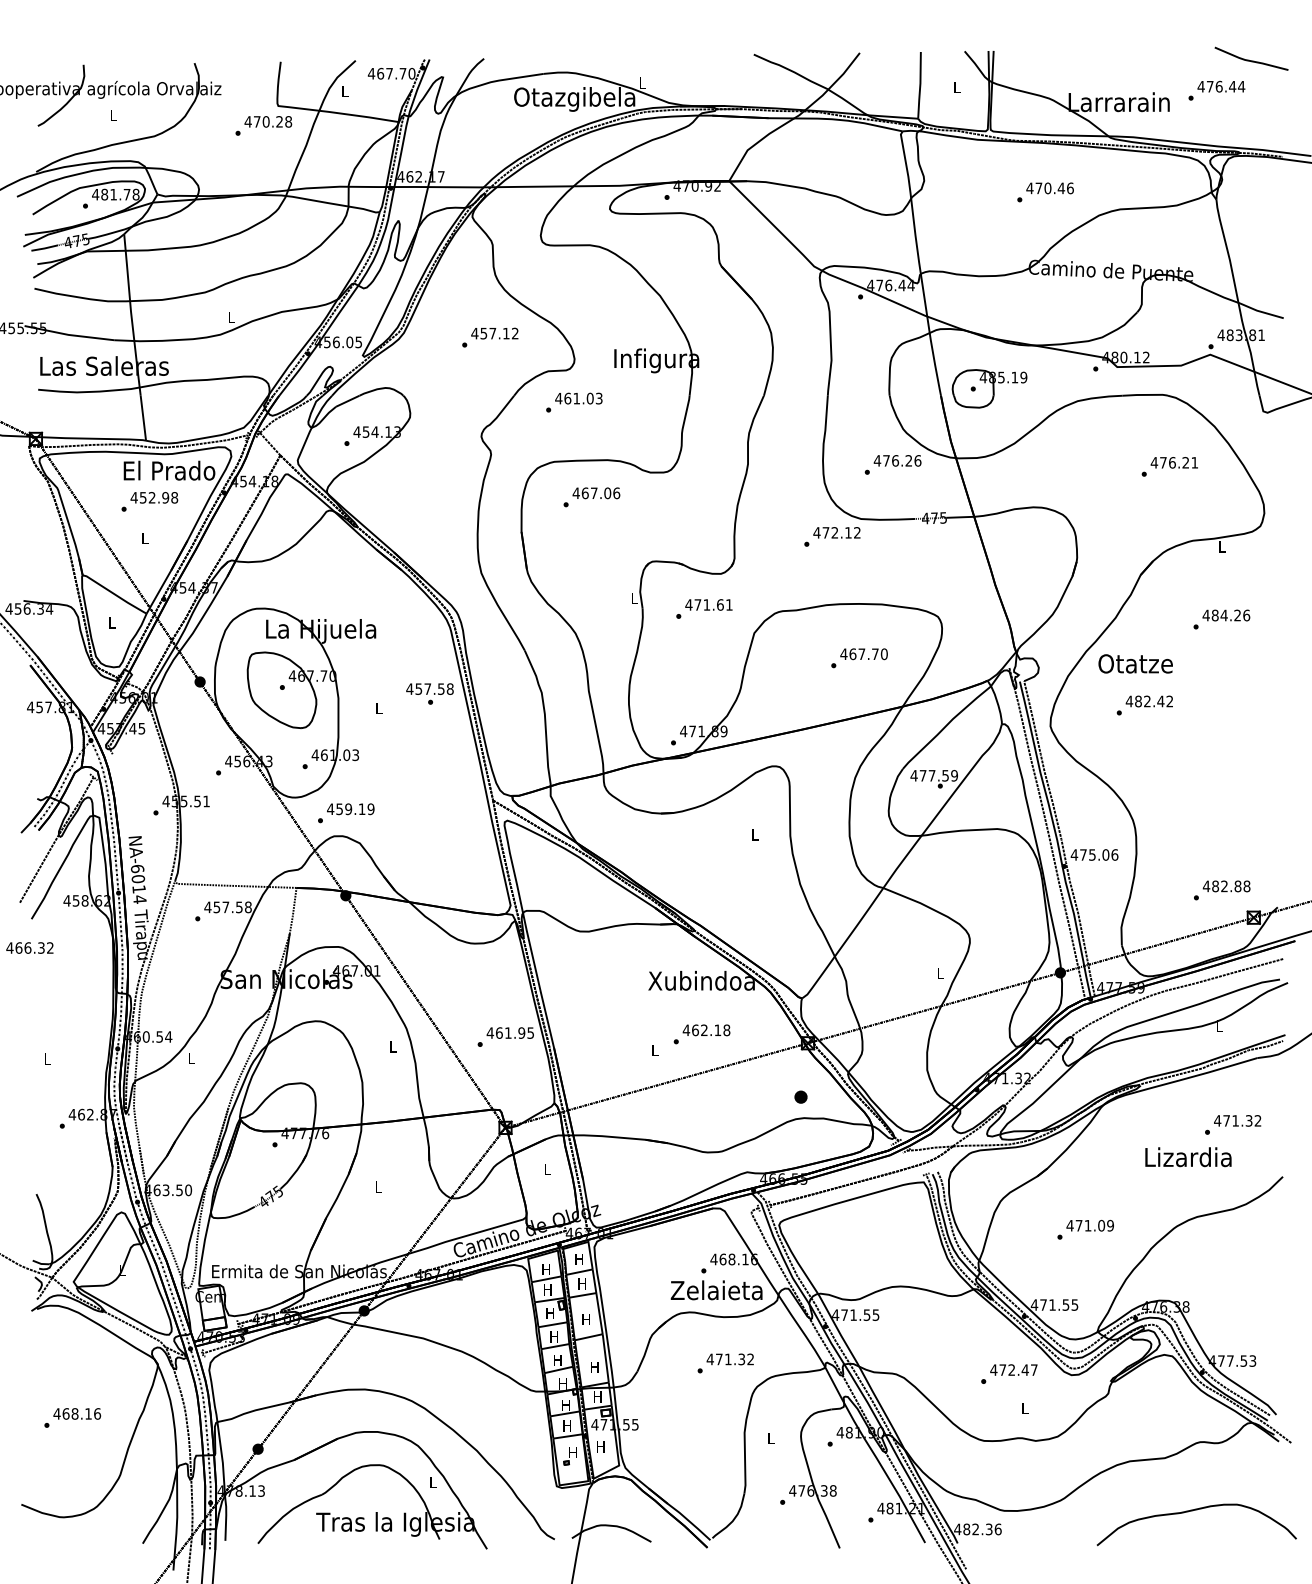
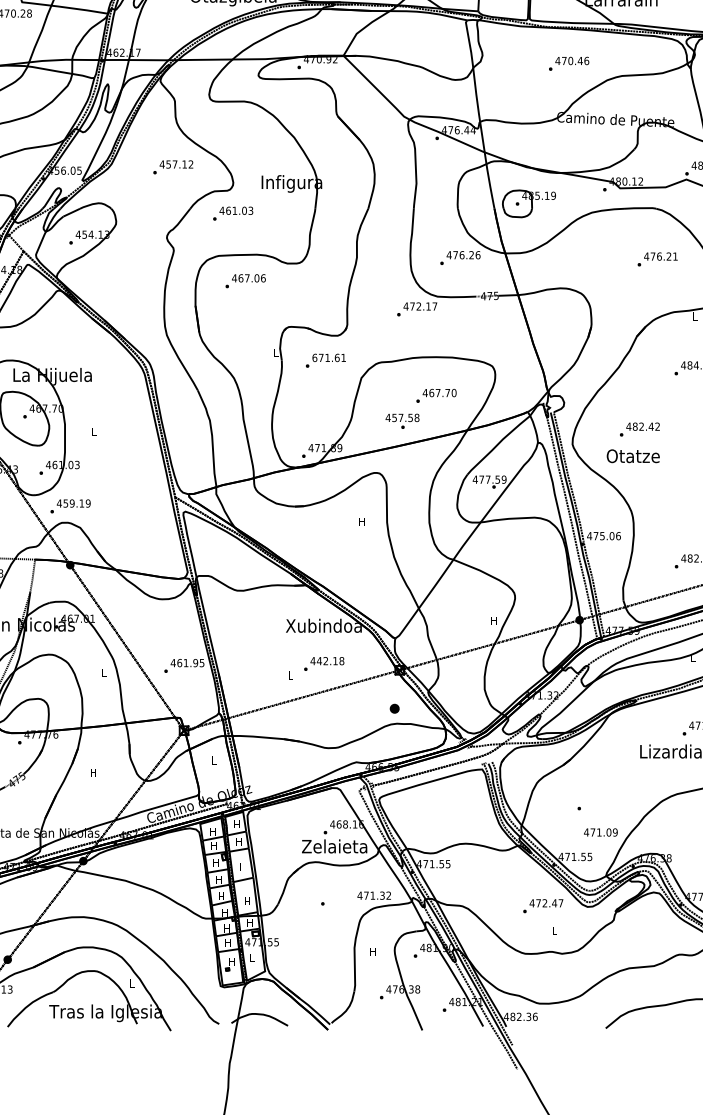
text: (857, 532) -> (434, 306), 472.12 -> 472.17
text: (688, 604) -> (314, 357), 471.61 -> 671.61
text: (1135, 663) -> (633, 455), moved
text: (429, 693) -> (402, 421), moved
text: (754, 834) -> (361, 521), L -> H
text: (939, 973) -> (493, 620), L -> H
text: (694, 1030) -> (318, 661), 462.18 -> 442.18
text: (378, 1186) -> (93, 772), L -> H
text: (1089, 1225) -> (600, 832), moved
text: (585, 1319) -> (241, 867), H -> L
text: (729, 1359) -> (373, 895), moved
text: (770, 1438) -> (372, 952), L -> H
text: (600, 1446) -> (251, 957), H -> L

